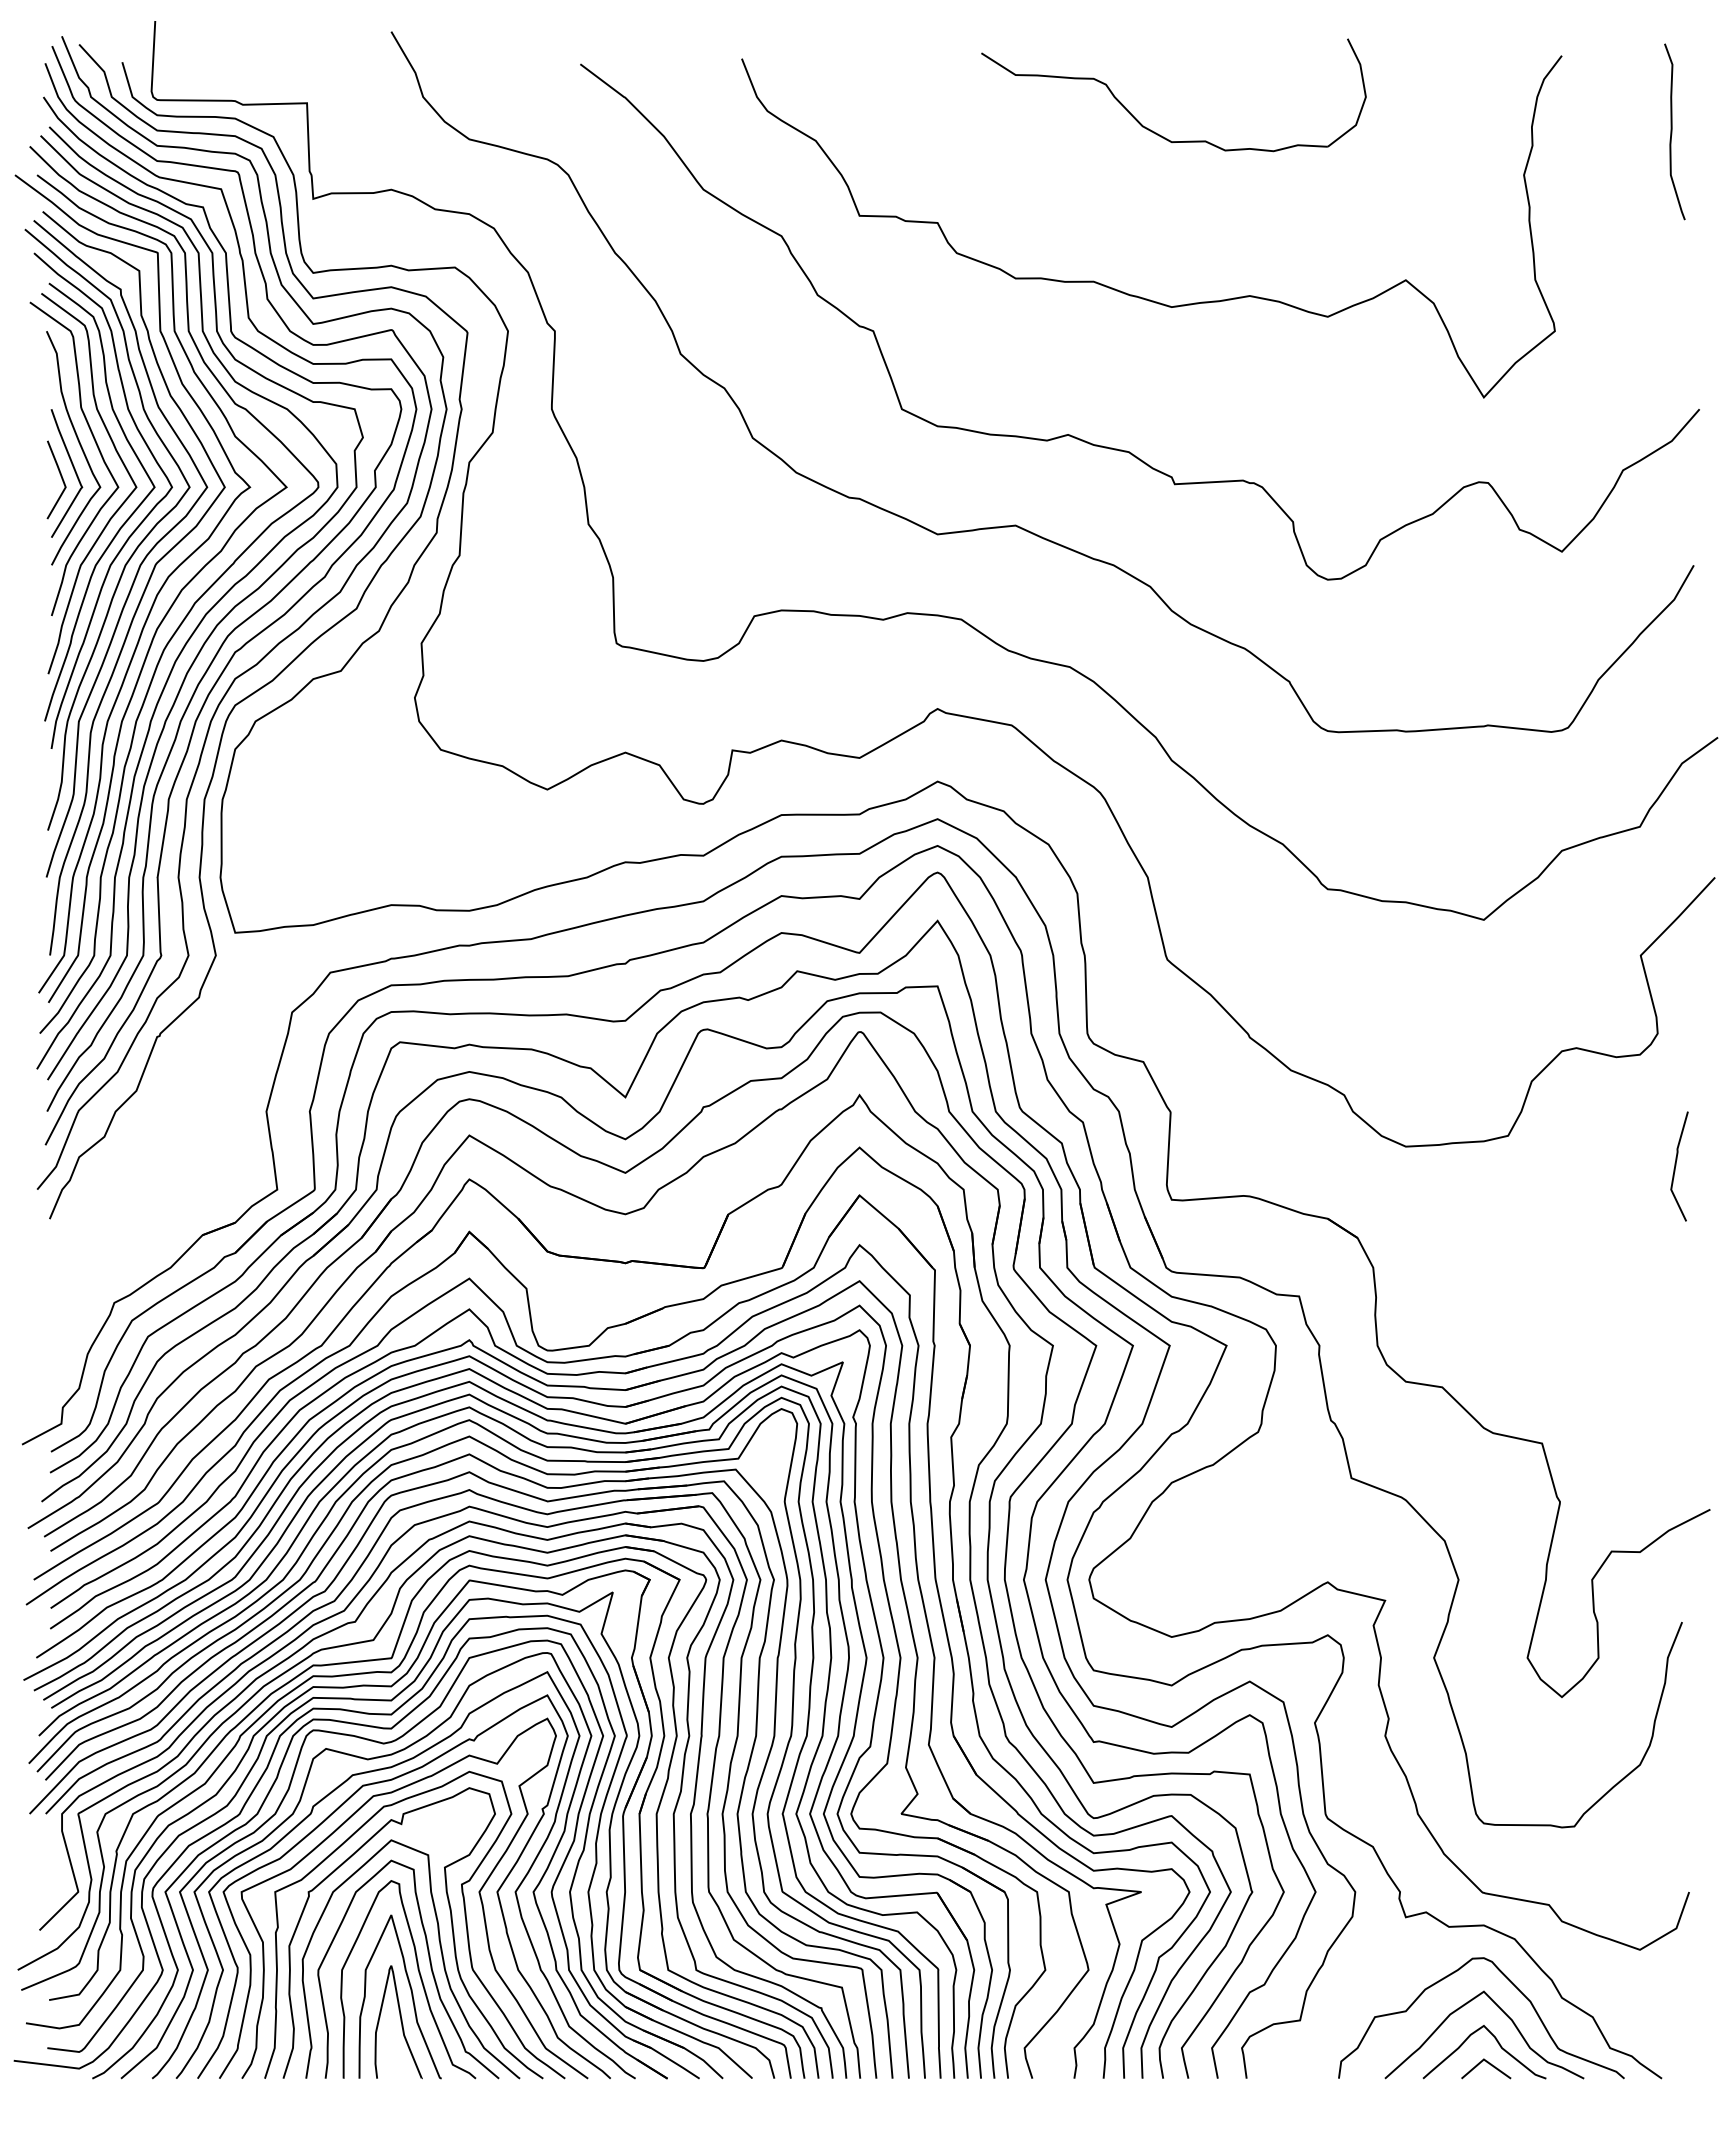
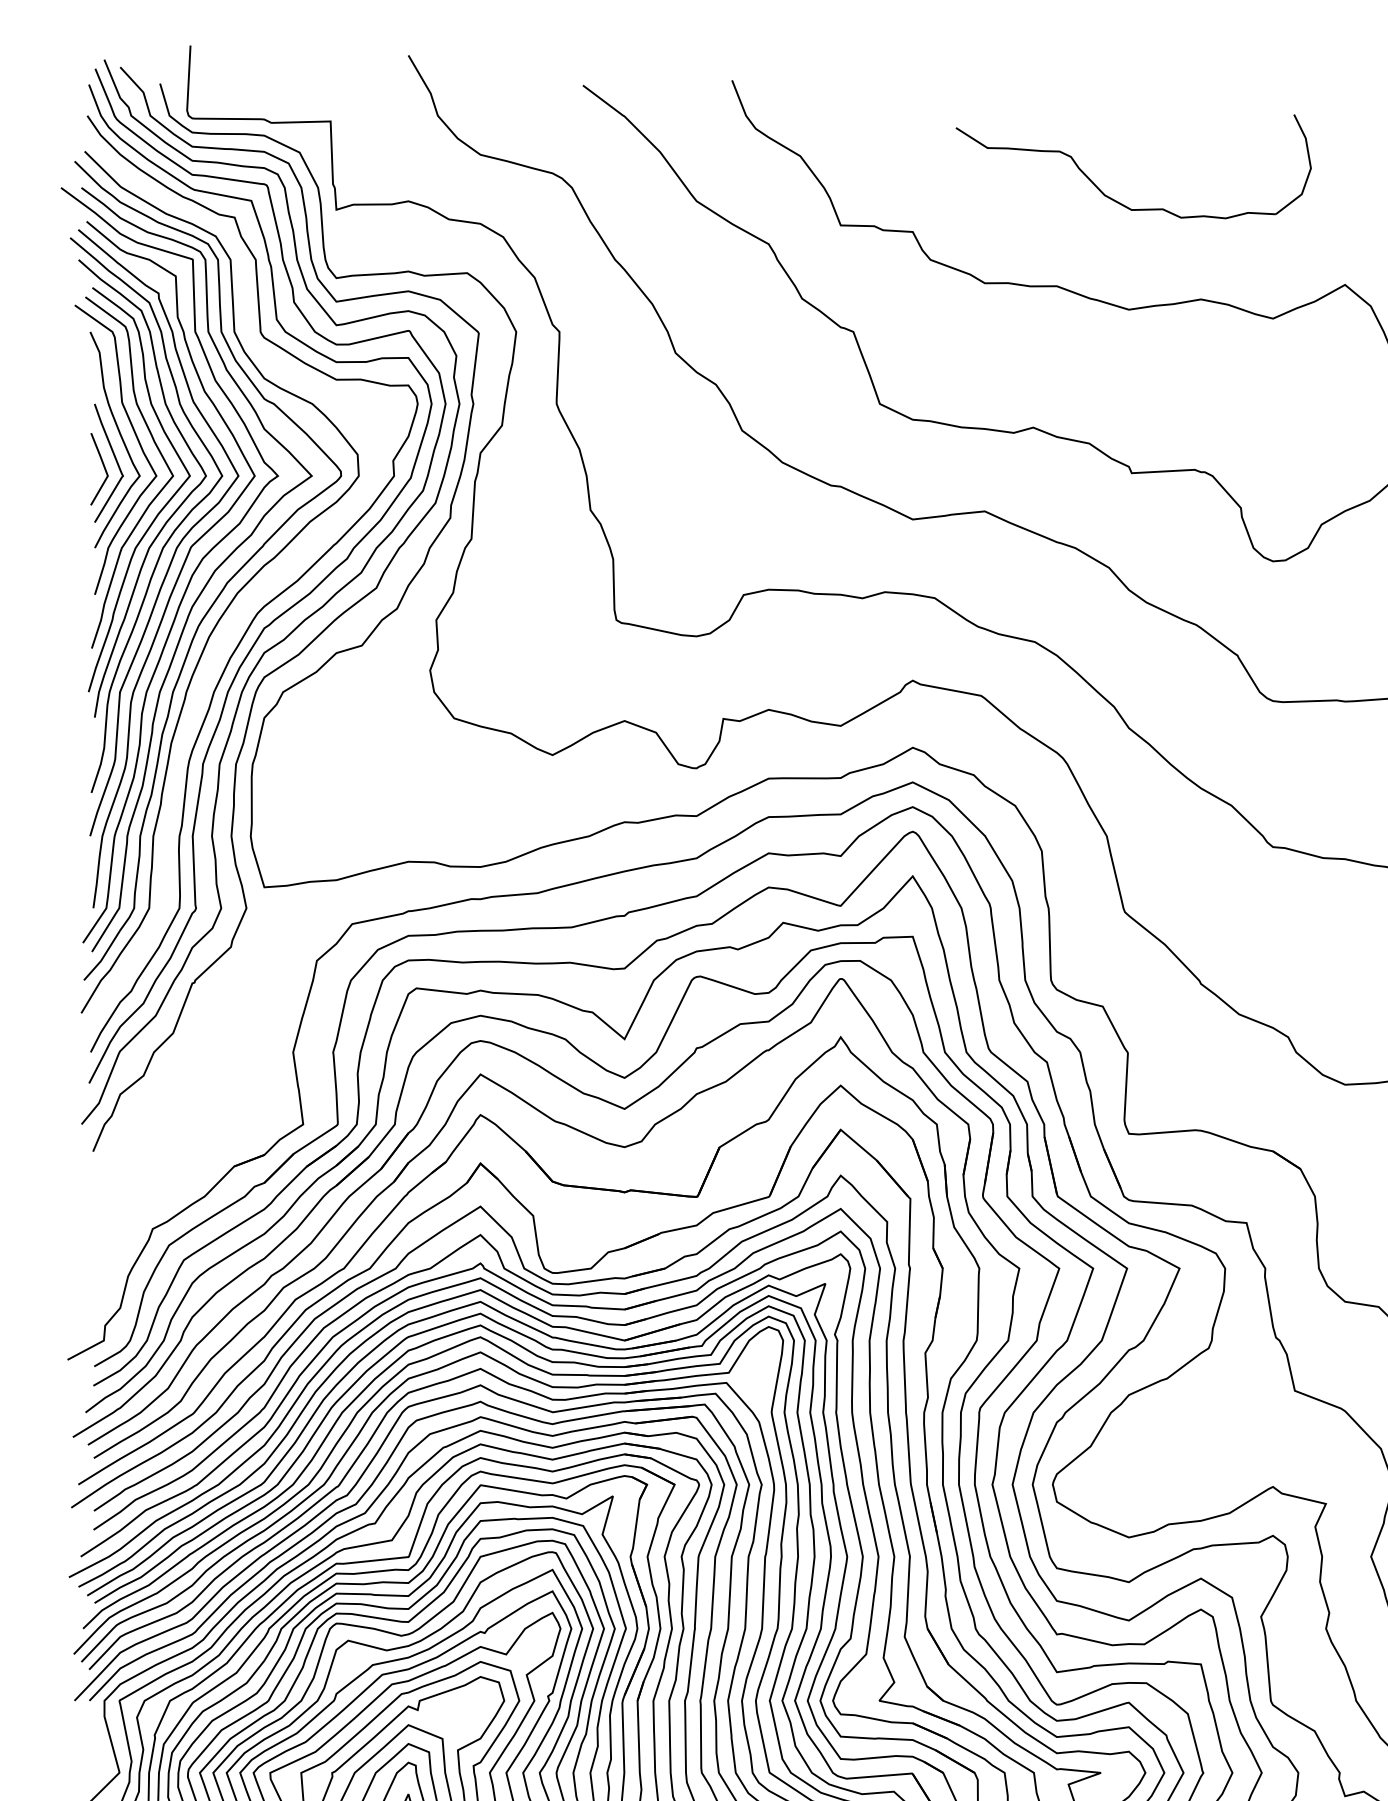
part: (1154, 131) -> (1115, 200), moved
curve: (221, 619) -> (251, 598), removed

